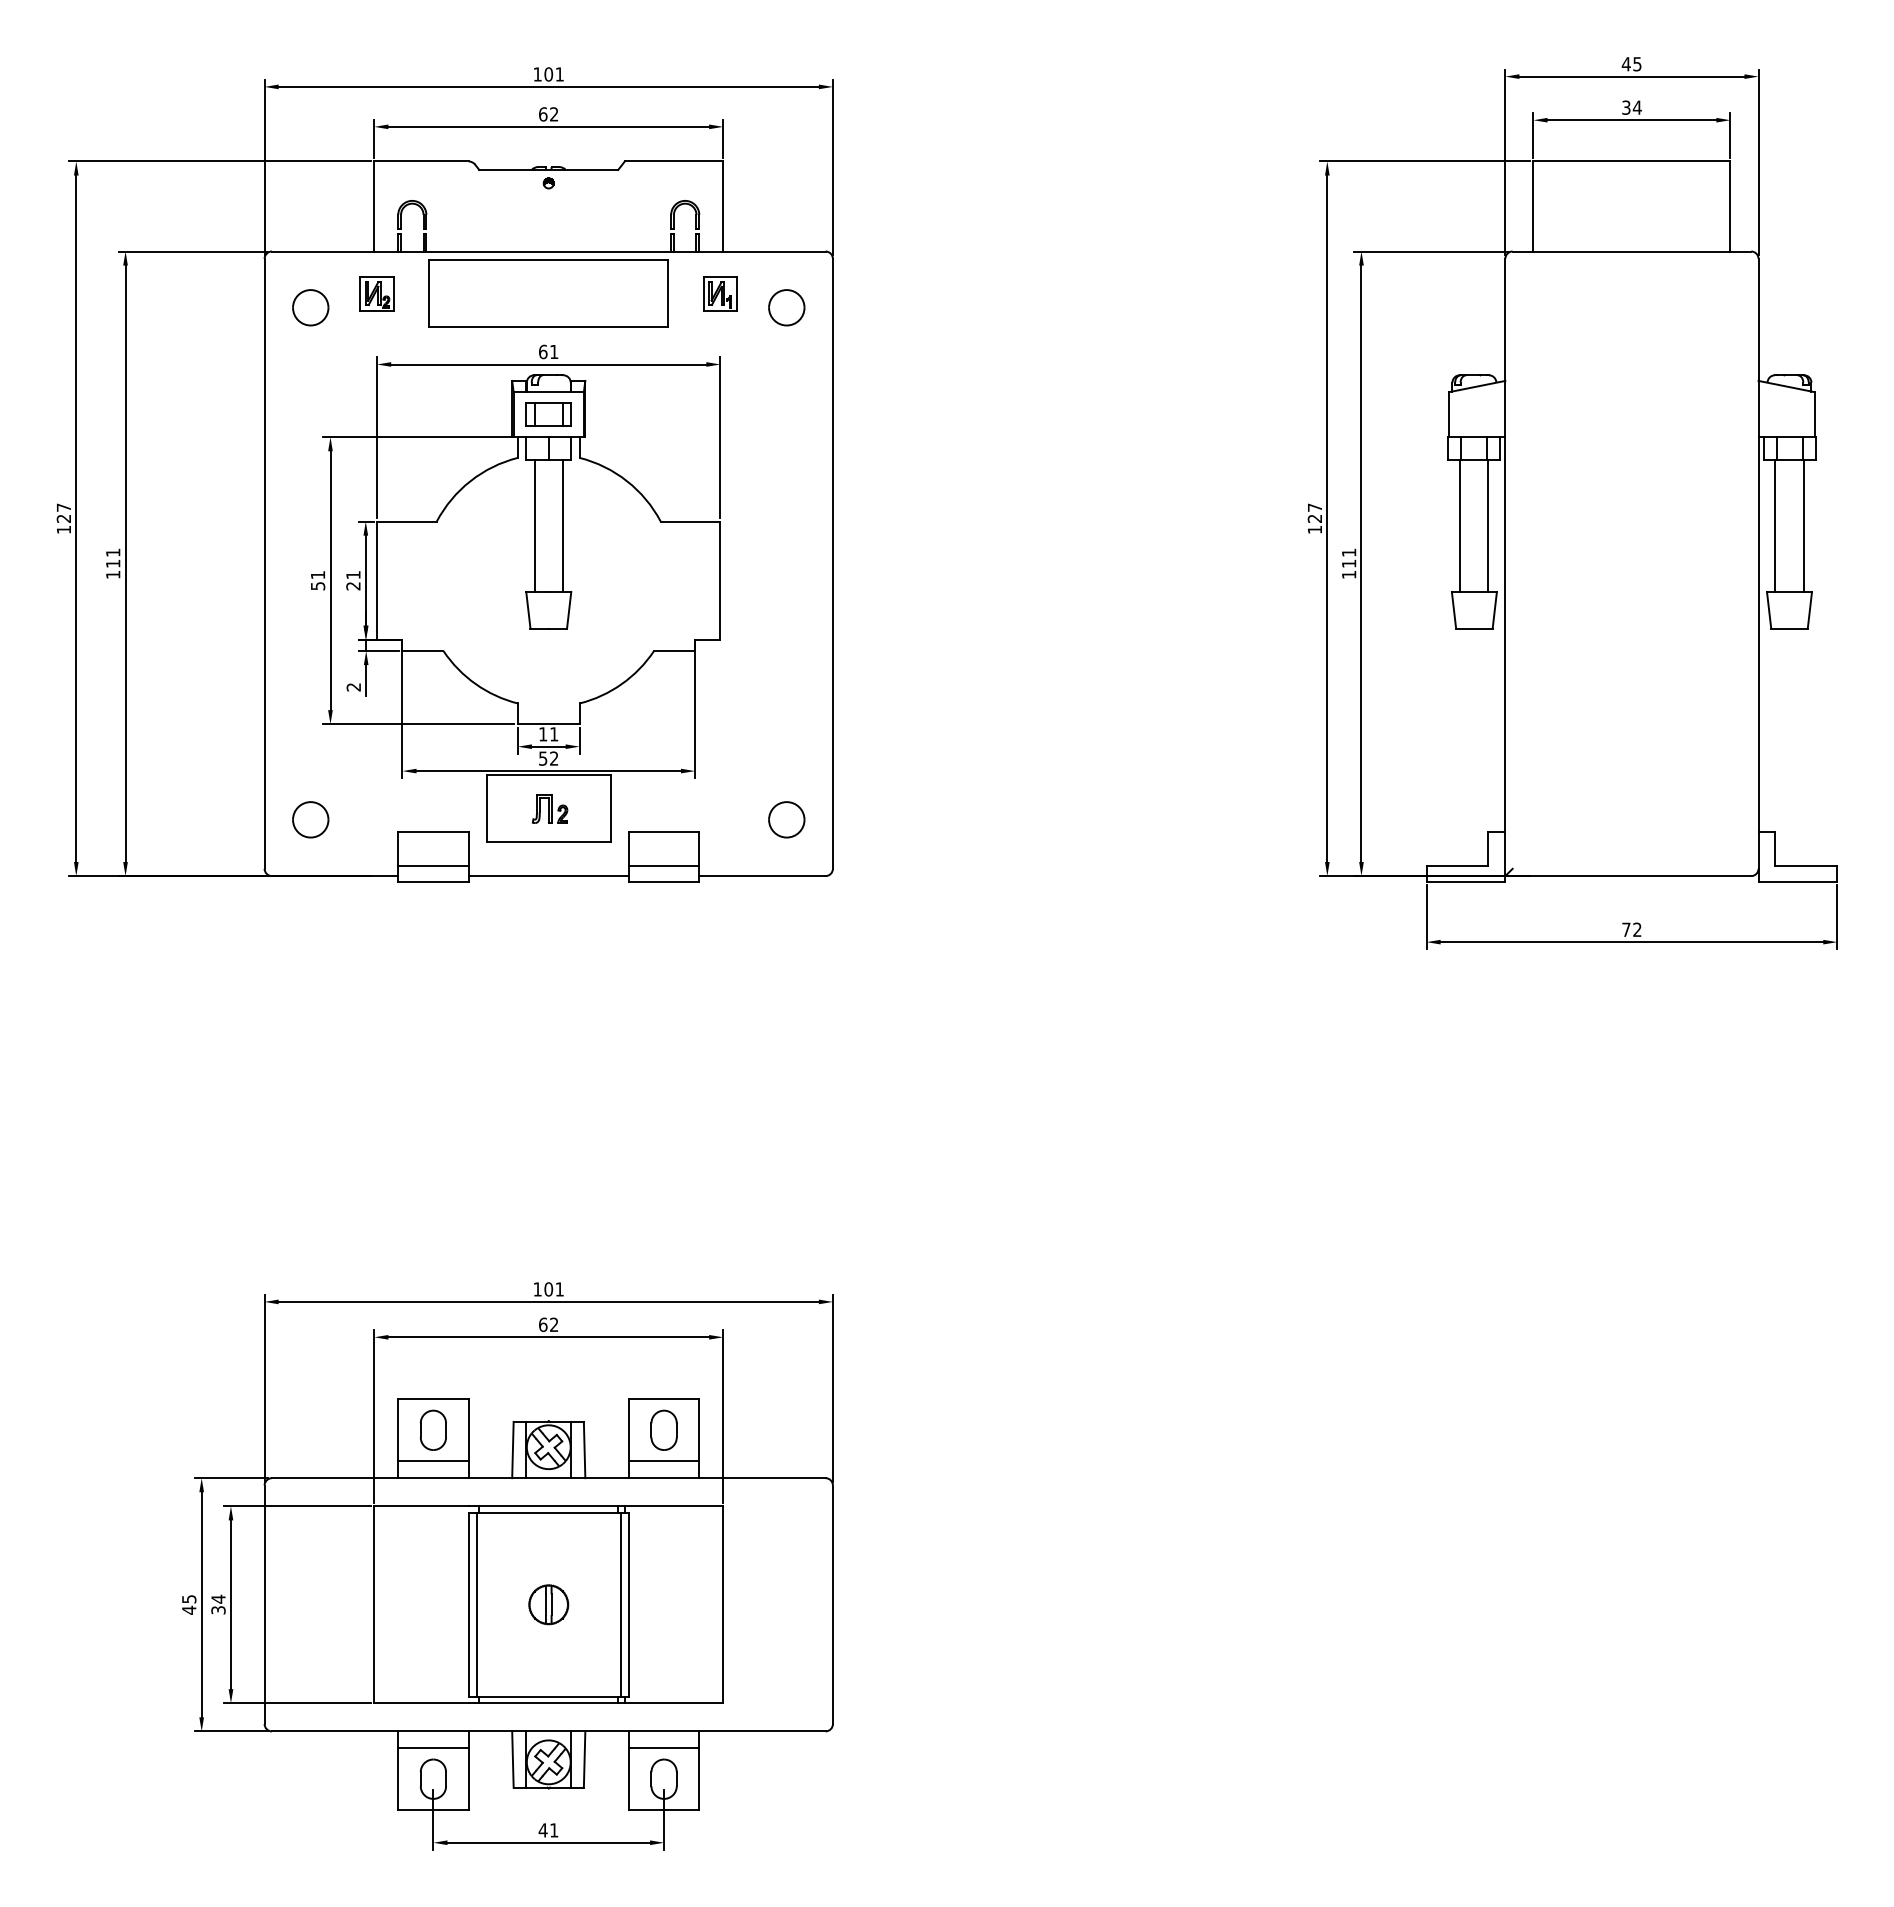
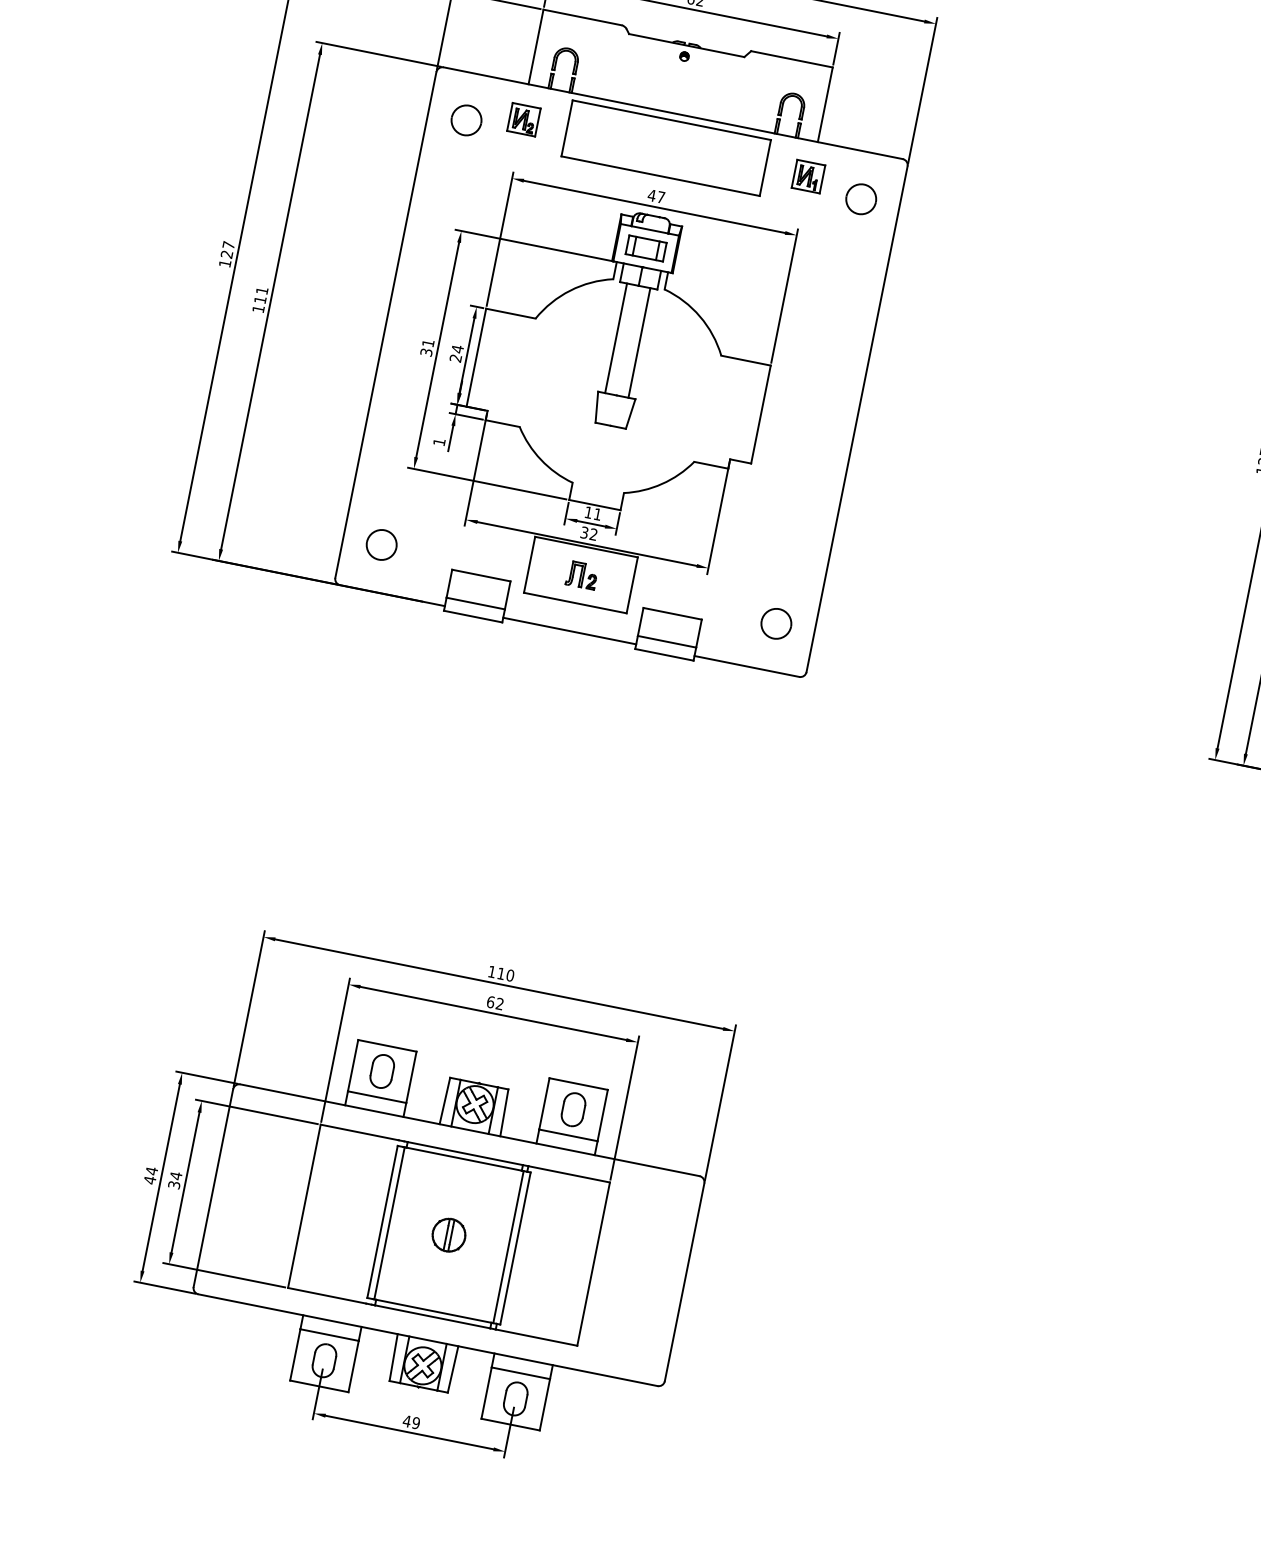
text: (548, 351) -> (656, 196), 61 -> 47
text: (353, 574) -> (457, 348), 21 -> 24
text: (317, 585) -> (426, 351), 51 -> 31
text: (353, 687) -> (439, 442), 2 -> 1
text: (543, 757) -> (585, 531), 52 -> 32
text: (554, 1289) -> (505, 974), 101 -> 110
text: (189, 1598) -> (152, 1170), 45 -> 44
text: (553, 1830) -> (415, 1423), 41 -> 49

